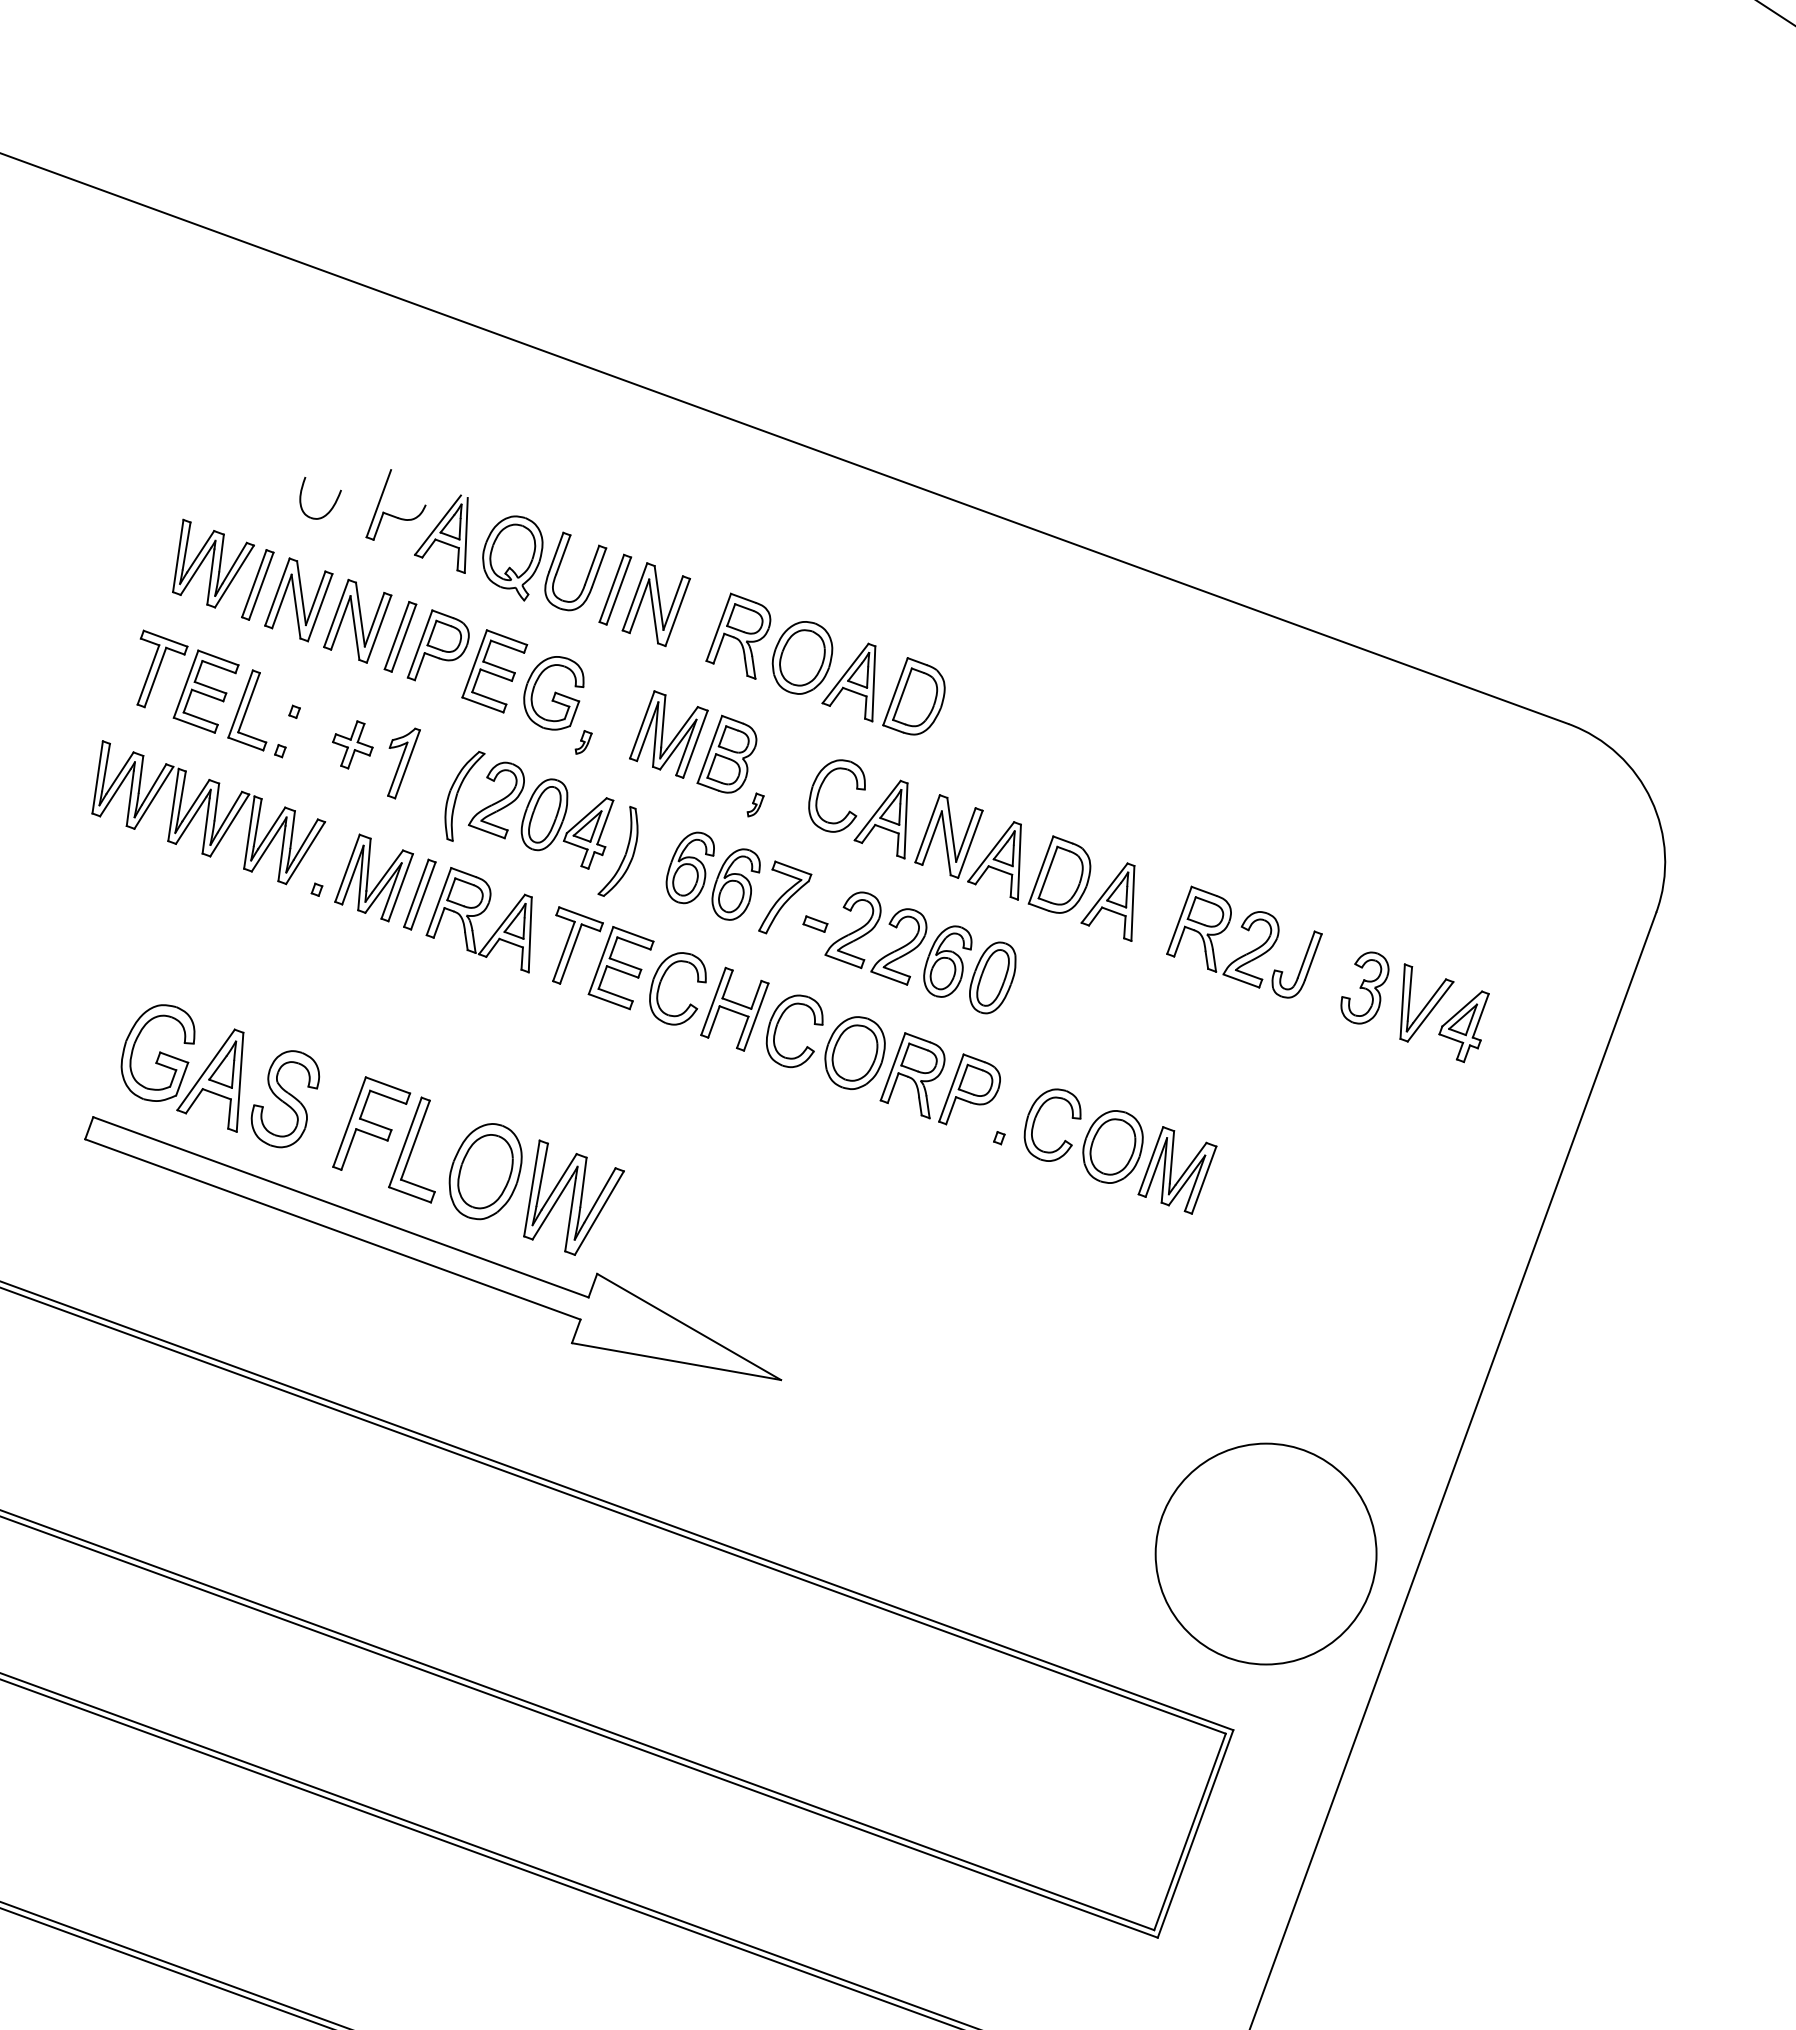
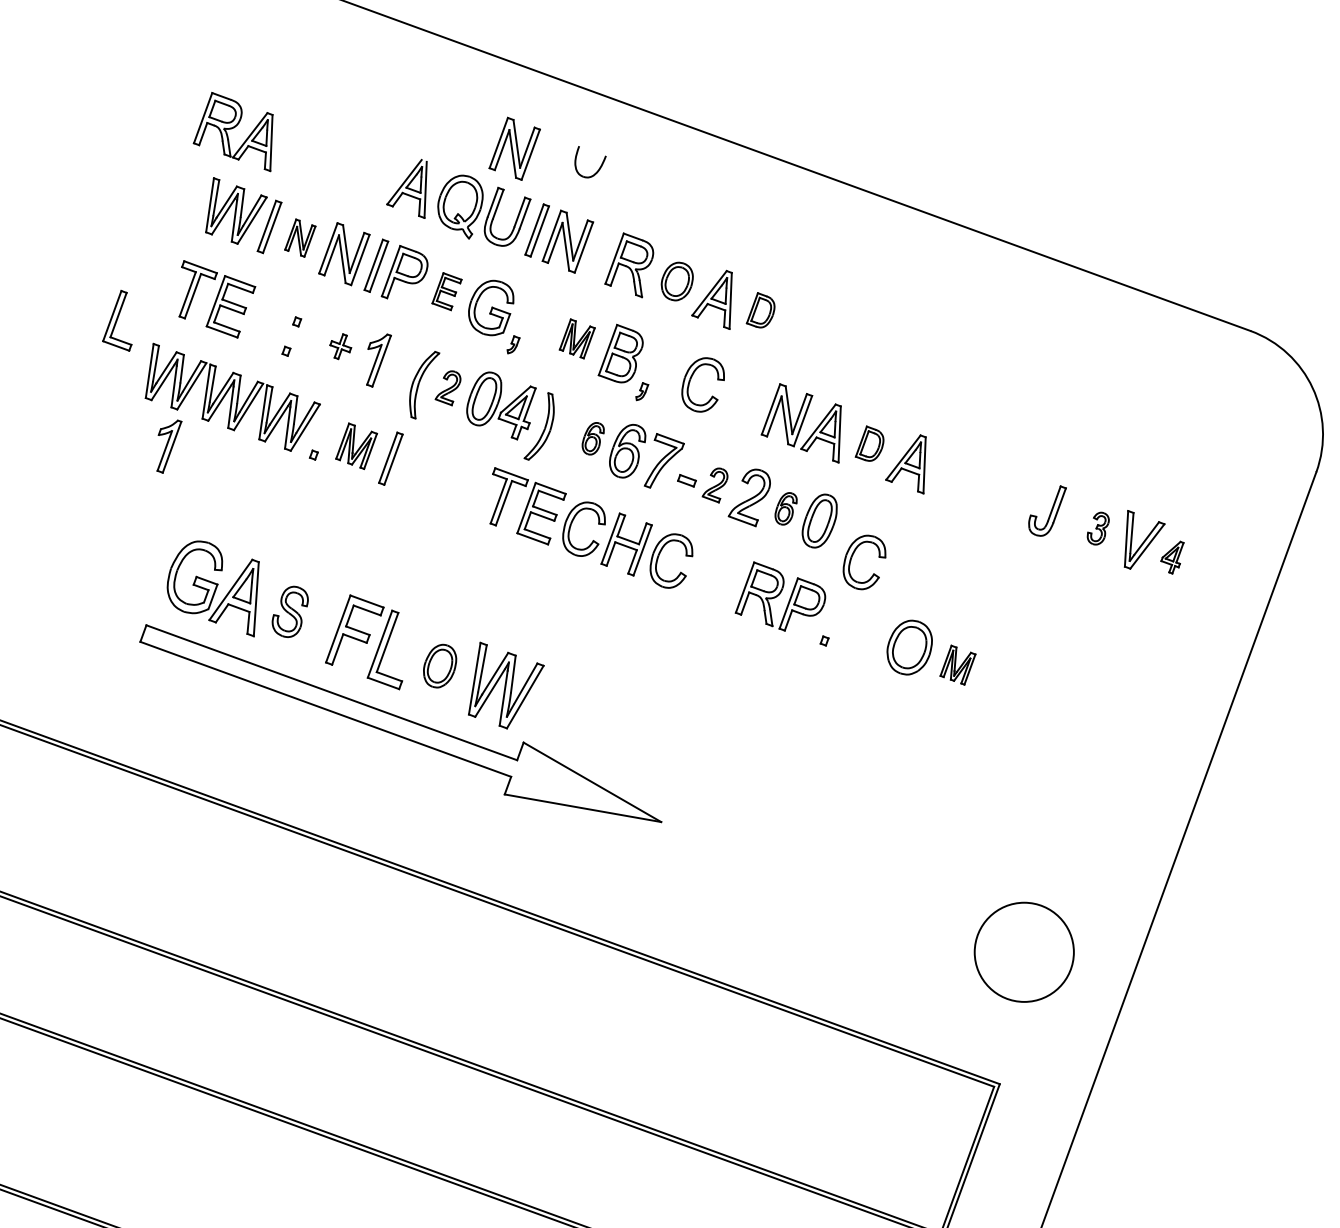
part: (584, 480) -> (514, 148), added
part: (331, 507) -> (598, 168), moved
part: (391, 514) -> (369, 174), removed
part: (298, 599) -> (300, 237), size x0.6
part: (802, 657) -> (677, 281), size x0.7
part: (494, 671) -> (446, 291), size x0.6
part: (913, 696) -> (760, 310), size x0.6
part: (247, 710) -> (117, 320), moved
part: (668, 734) -> (576, 338), size x0.6
part: (352, 744) -> (340, 346), size x0.7
part: (495, 800) -> (447, 388), size x0.6
part: (880, 819) -> (735, 402), removed
part: (689, 867) -> (592, 438), size x0.6
part: (1059, 874) -> (869, 443), size x0.6
part: (373, 877) -> (356, 445), size x0.7
part: (123, 878) -> (169, 446), added
part: (478, 920) -> (232, 132), moved
part: (852, 930) -> (714, 485), size x0.6
part: (1222, 936) -> (991, 490), removed
part: (947, 961) -> (785, 508), size x0.6
part: (1364, 987) -> (1097, 528), size x0.6
part: (1463, 1026) -> (1172, 557), size x0.6
part: (854, 1052) -> (716, 576), removed
part: (285, 1099) -> (290, 612), size x0.7
part: (1036, 1118) -> (852, 557), moved
part: (1177, 1170) -> (957, 665), size x0.6
part: (485, 1171) -> (440, 665), size x0.6
circle: (1265, 1553) -> (1023, 951), size x0.6

